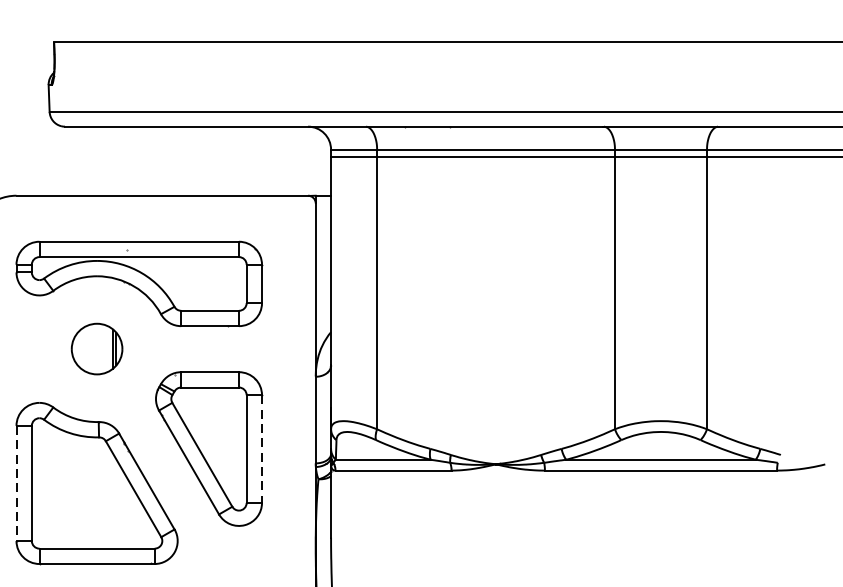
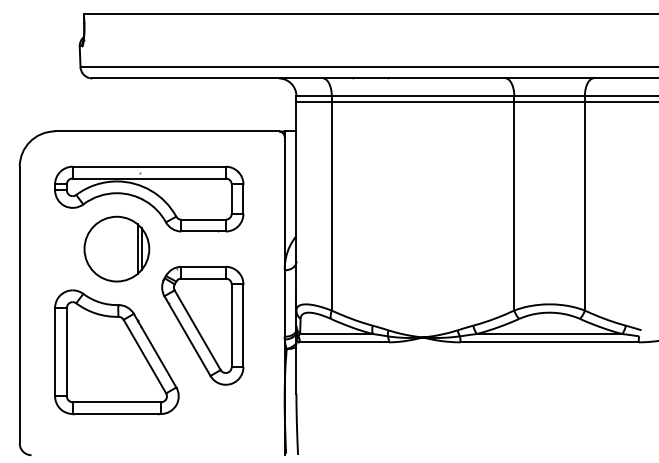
part: (96, 348) -> (116, 248), size x1.67
line: (262, 449) -> (243, 326), dashed -> solid
line: (17, 483) -> (55, 352), dashed -> solid

